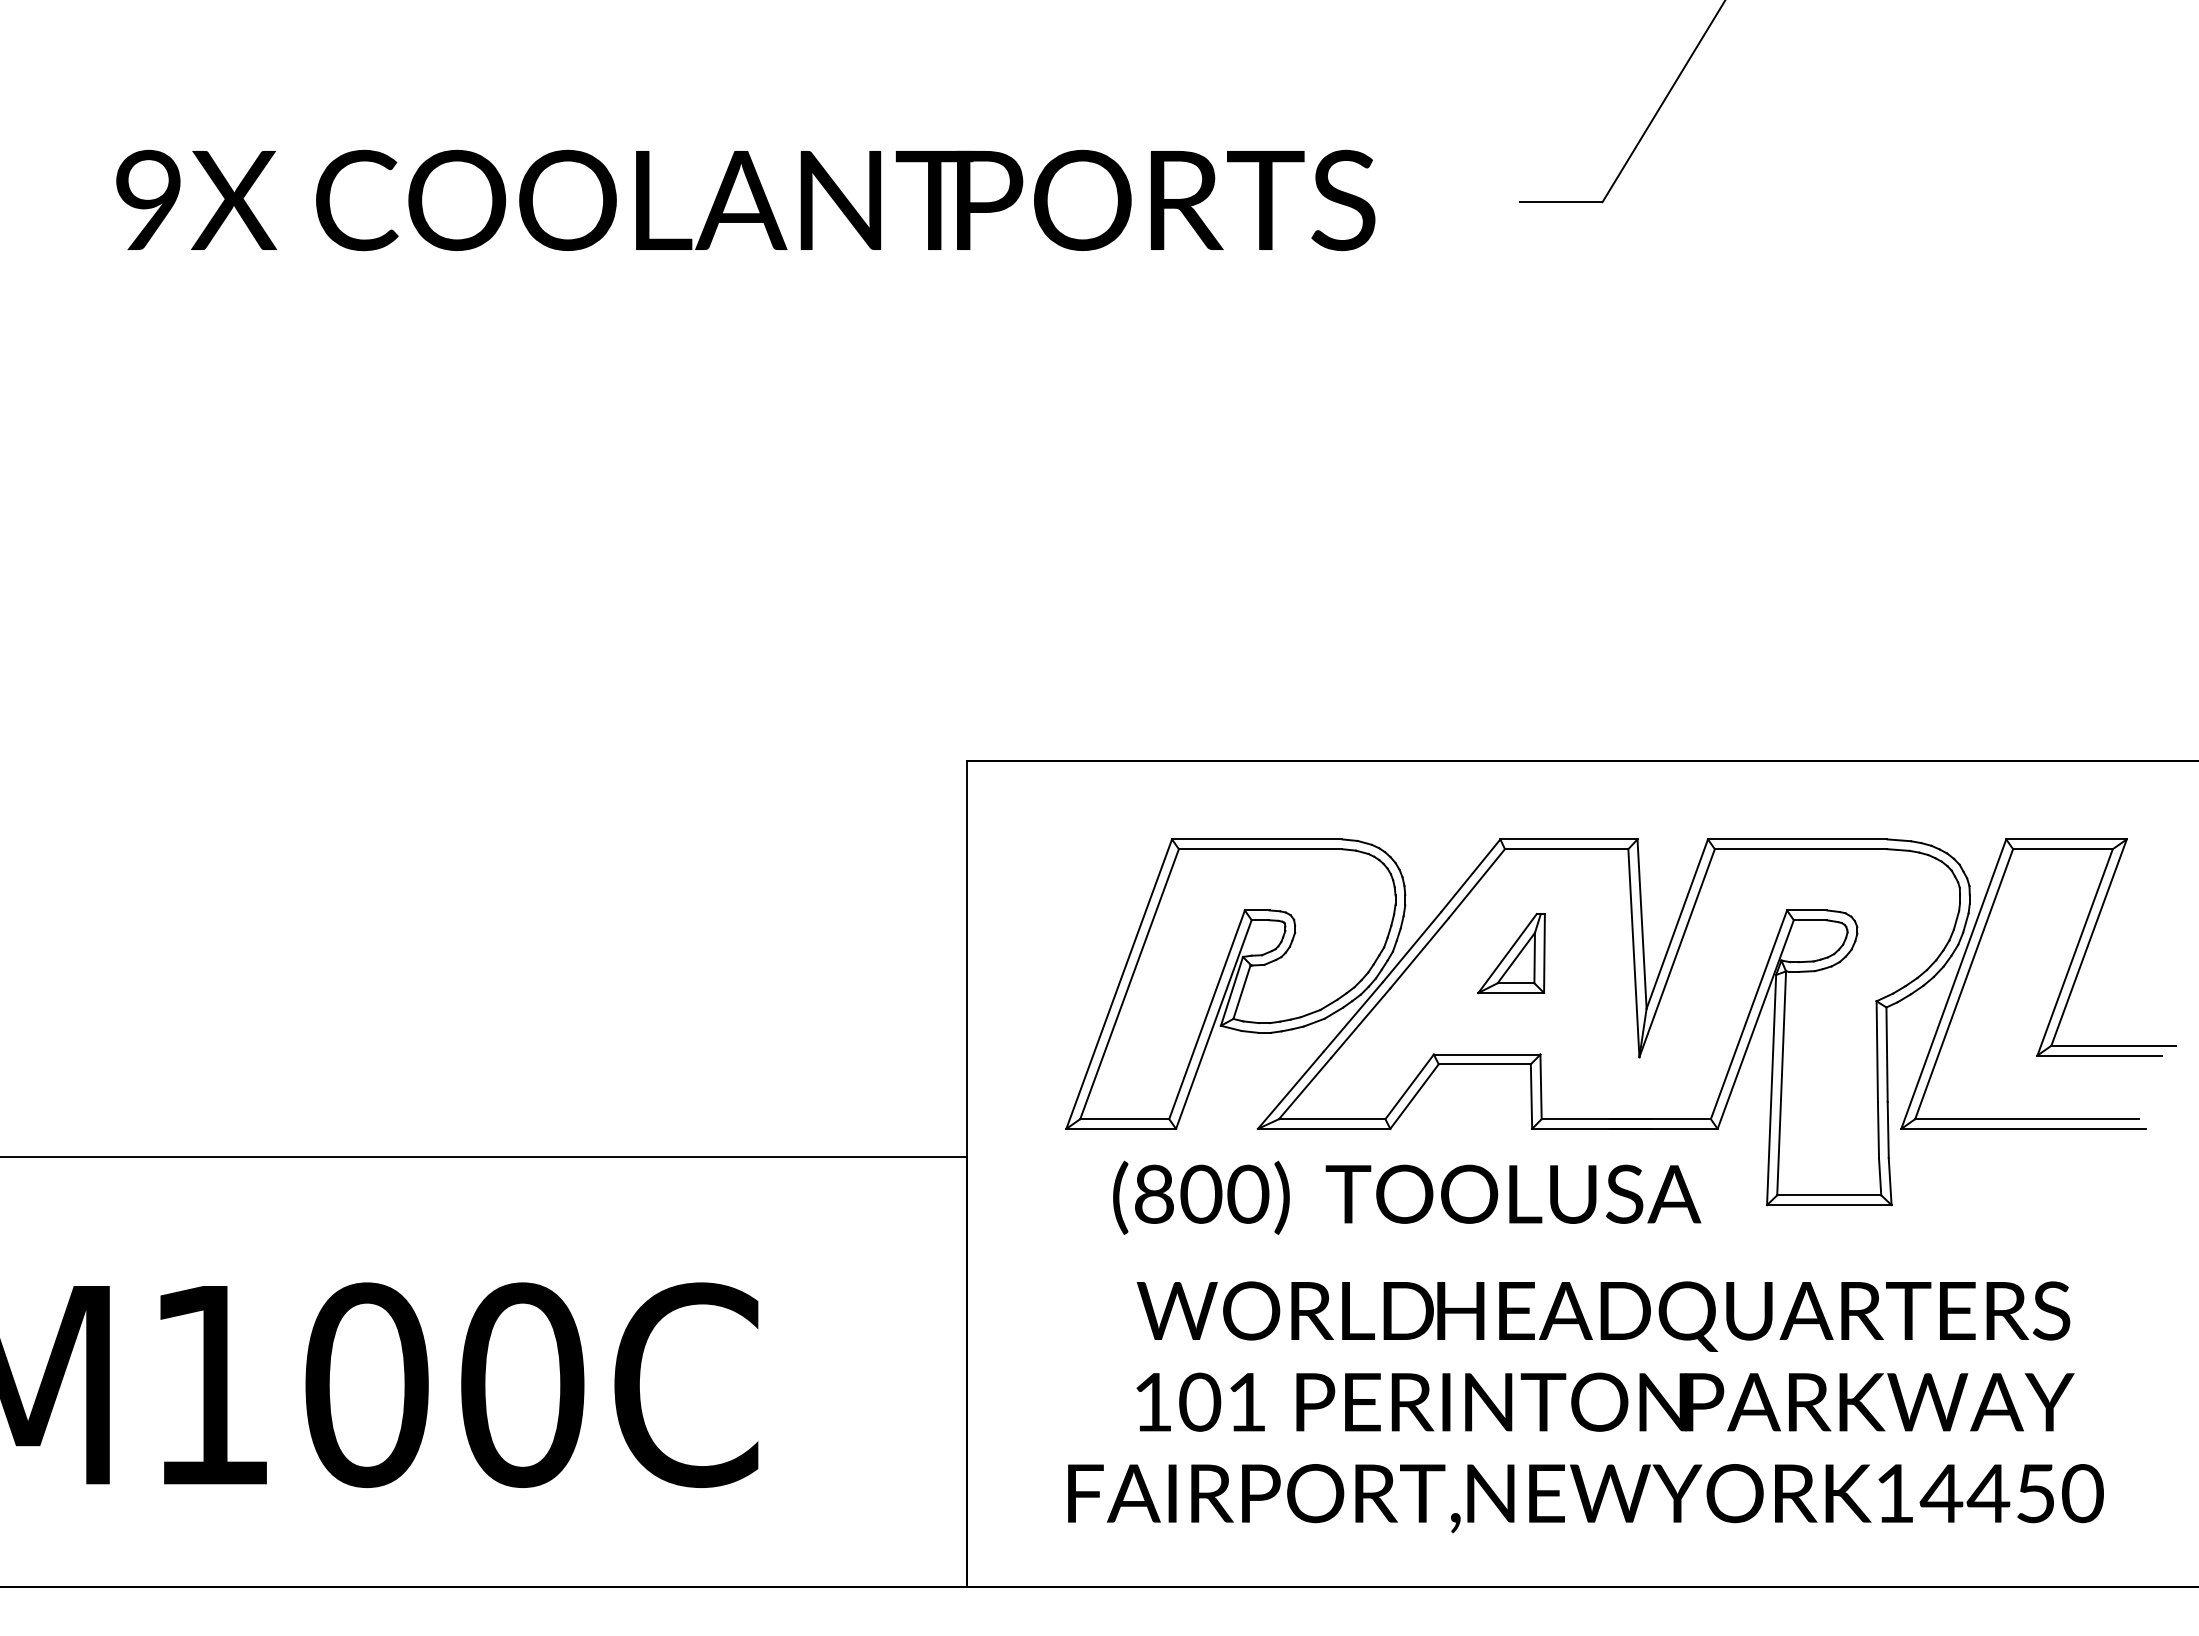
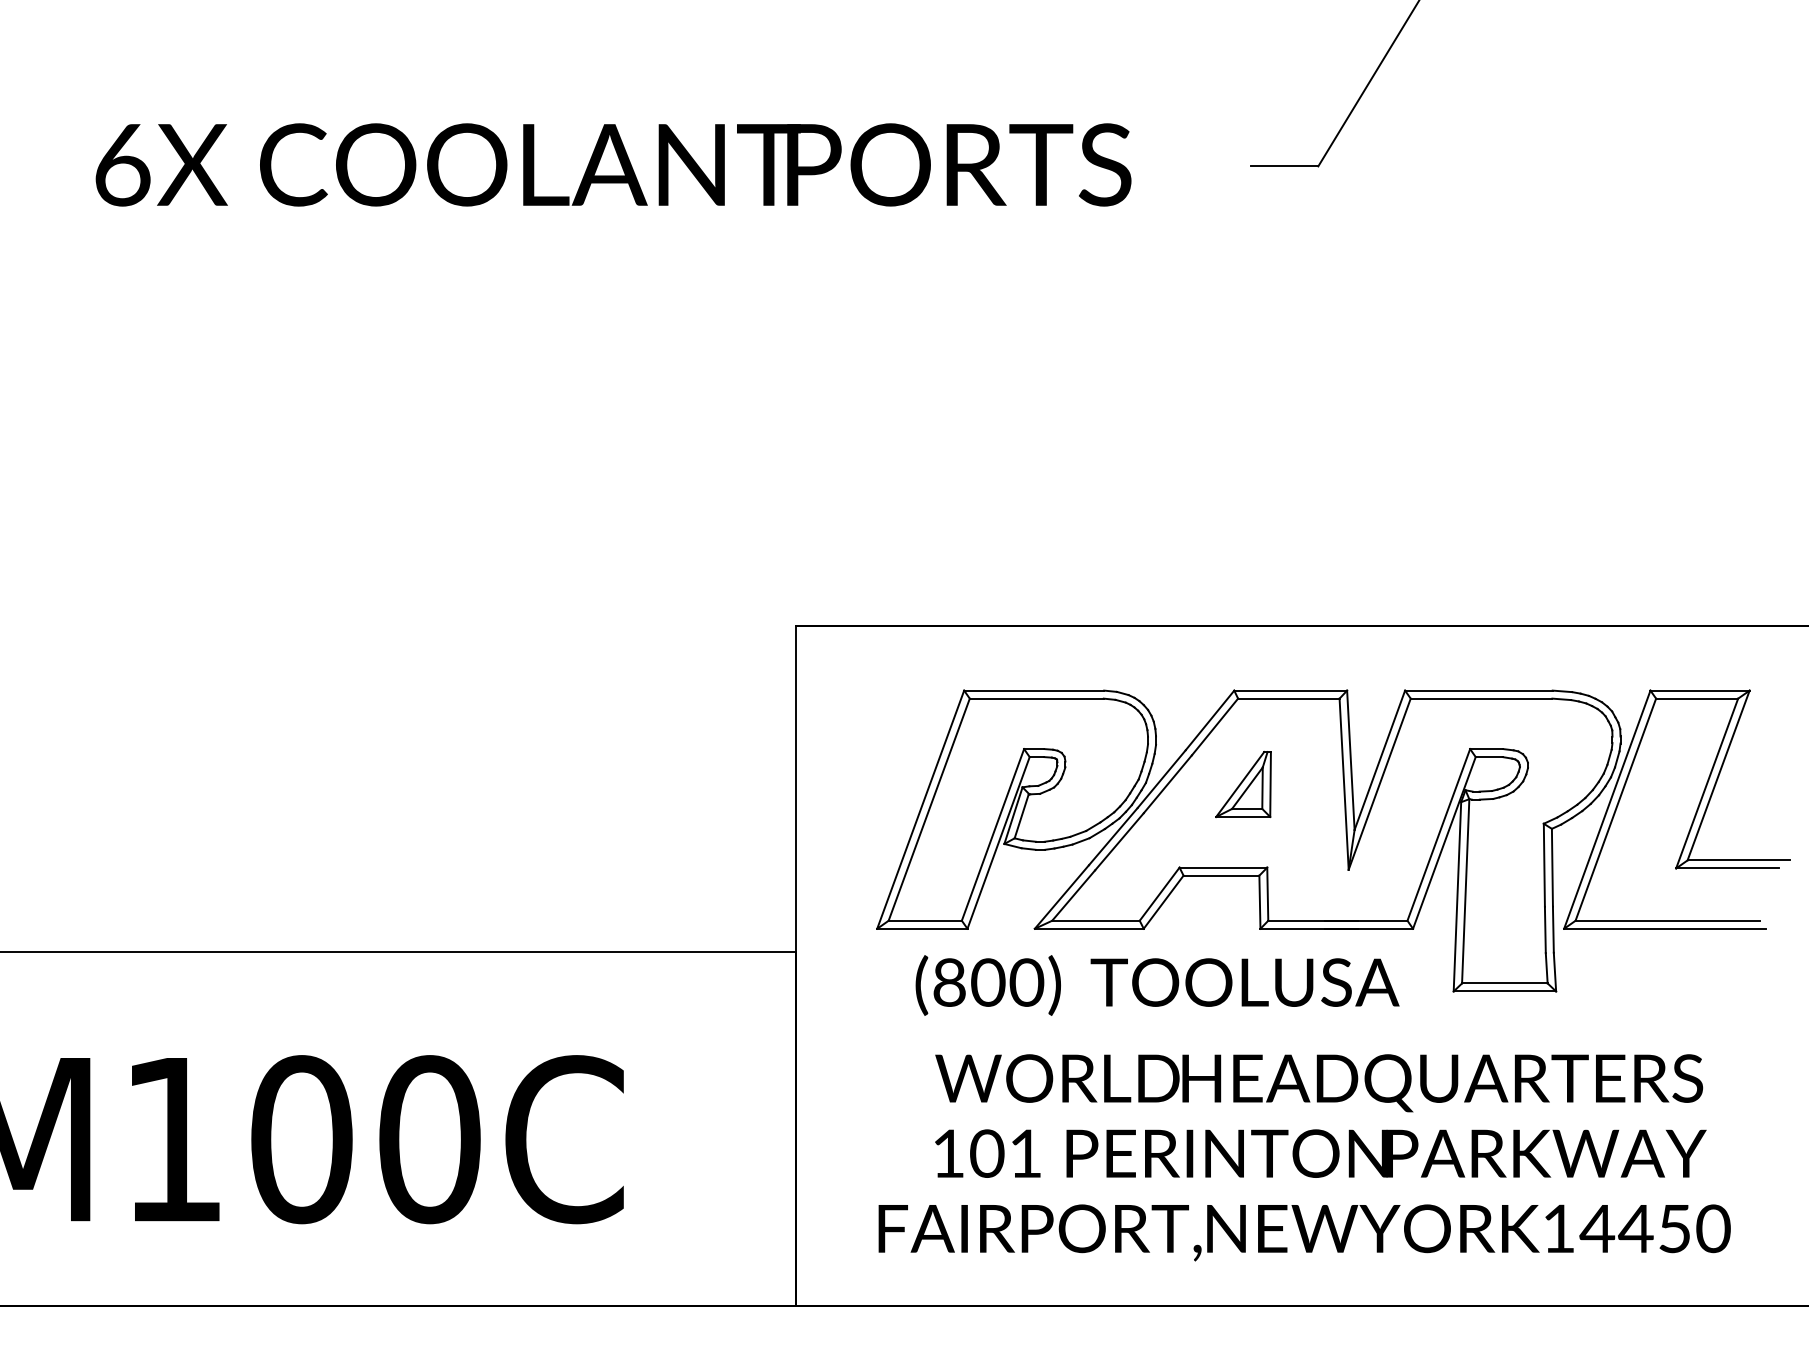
text: (149, 200) -> (122, 164), 9X -> 6X

